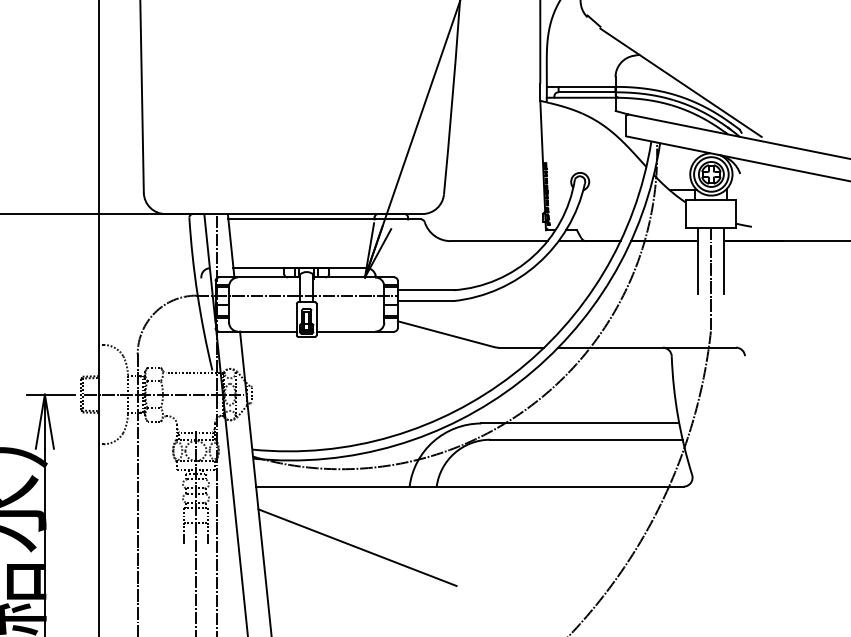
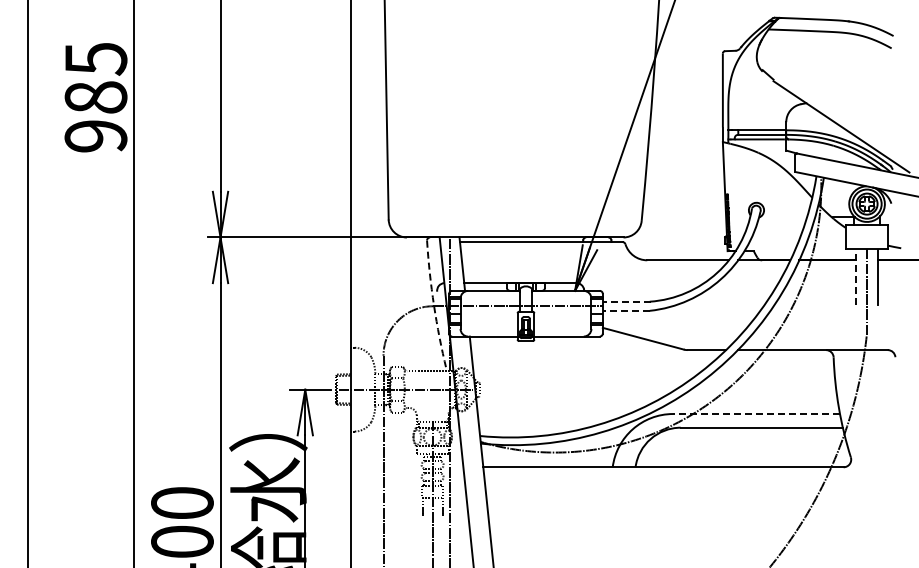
line: (697, 260) -> (855, 276), solid -> dashed
line: (425, 290) -> (626, 301), solid -> dashed
arc: (198, 294) -> (434, 305), solid -> dashed
line: (424, 300) -> (625, 310), solid -> dashed
line: (580, 424) -> (756, 414), solid -> dashed
line: (357, 547) -> (568, 518), removed

